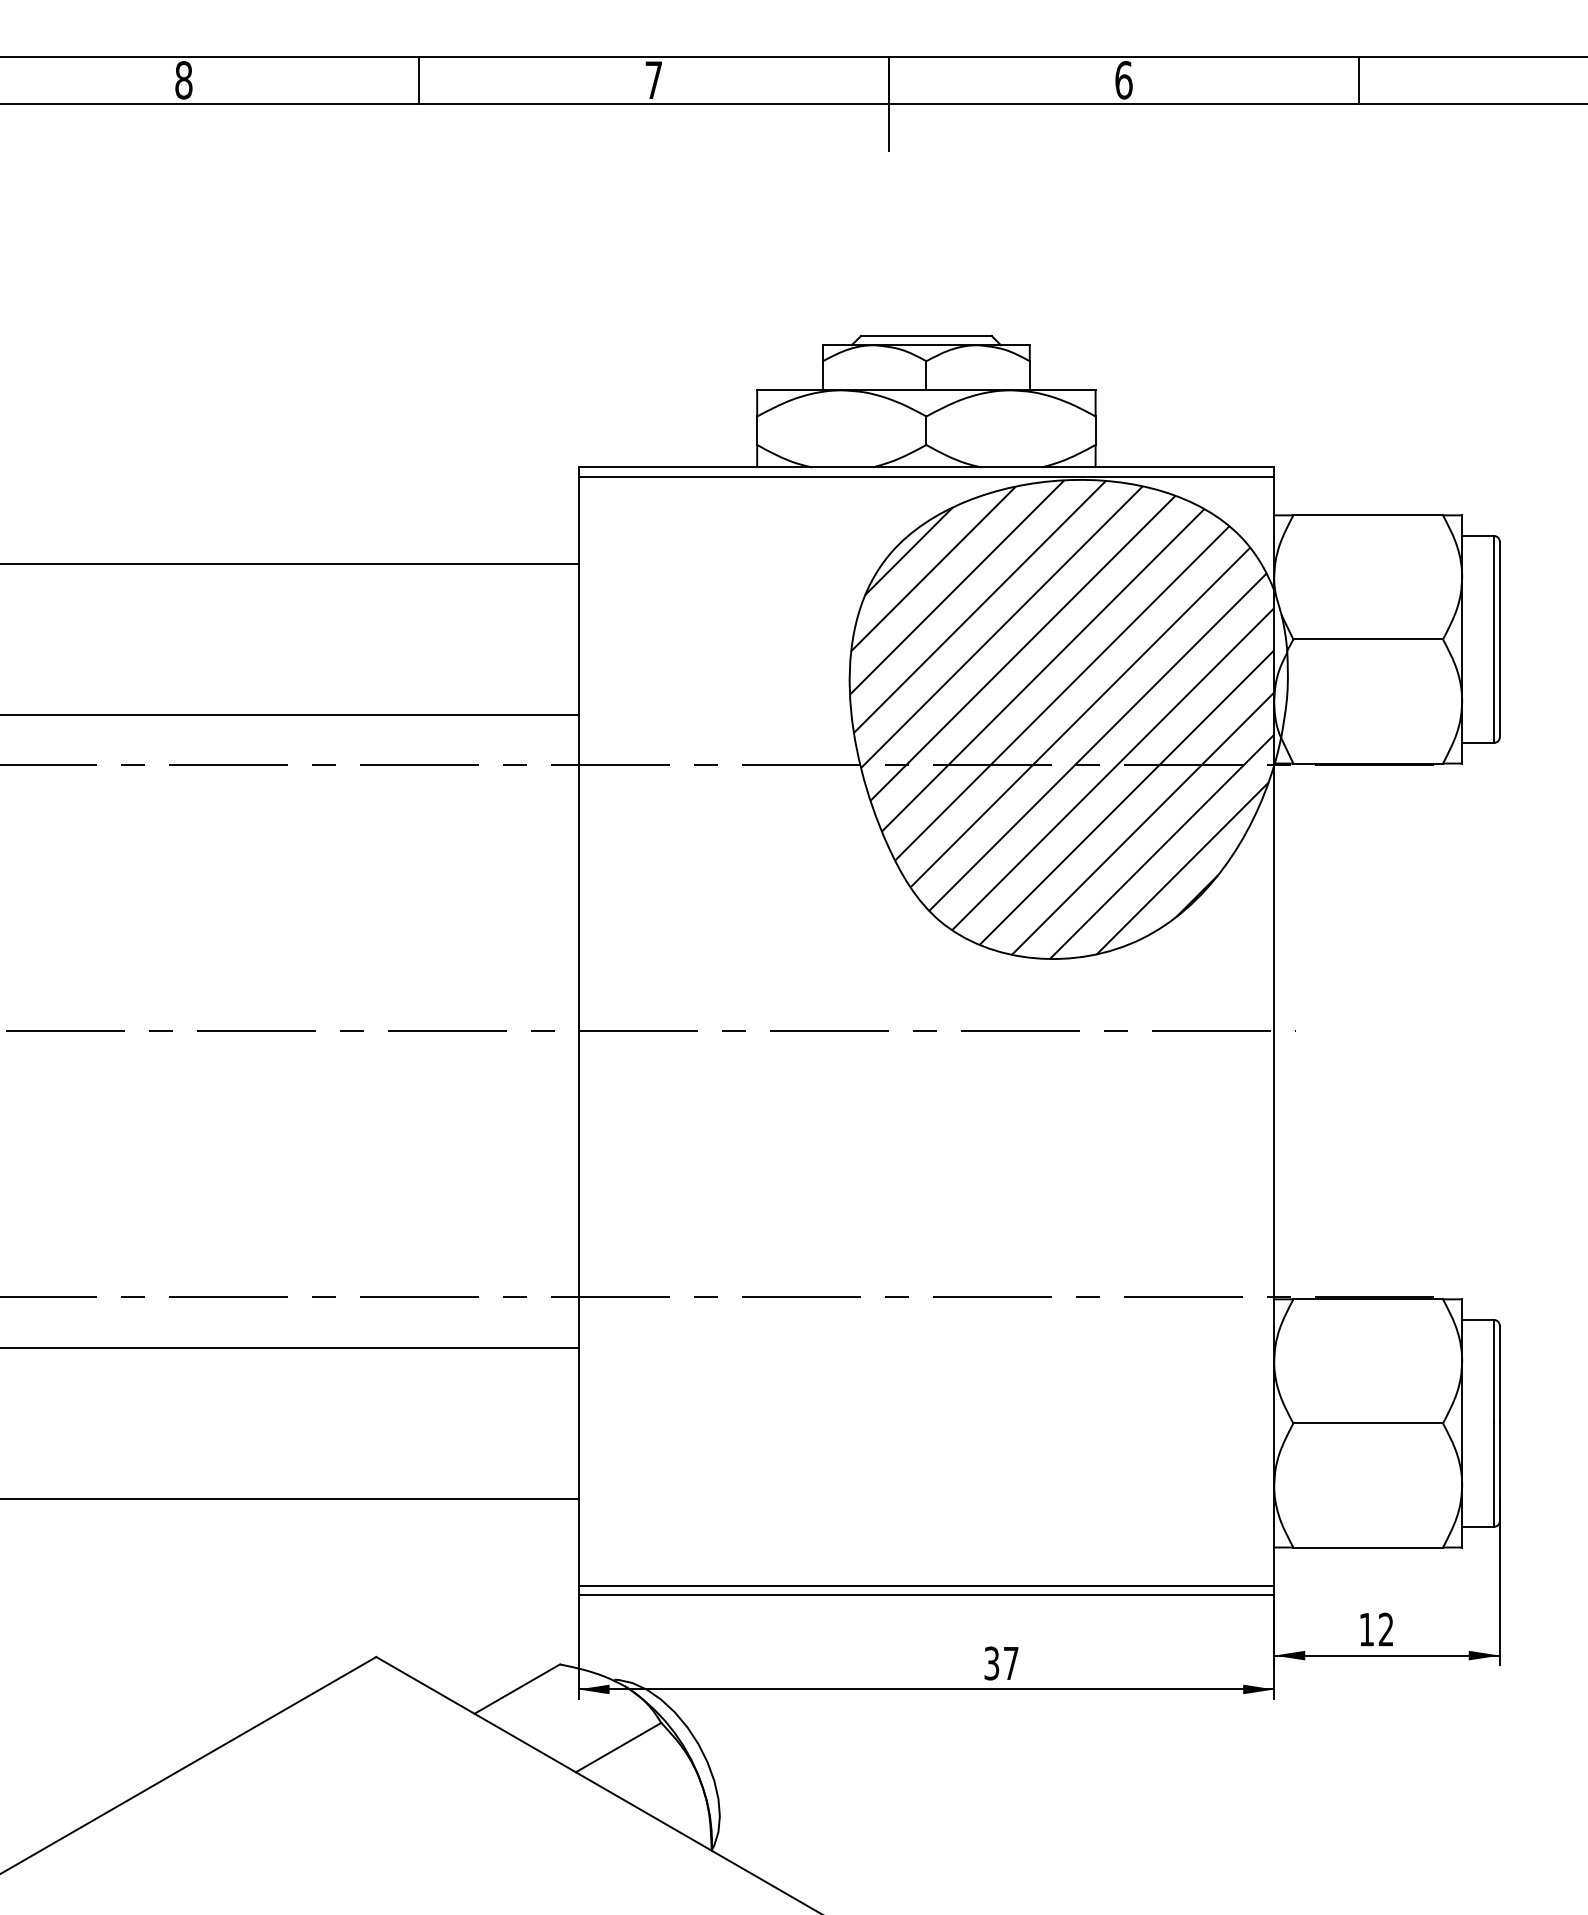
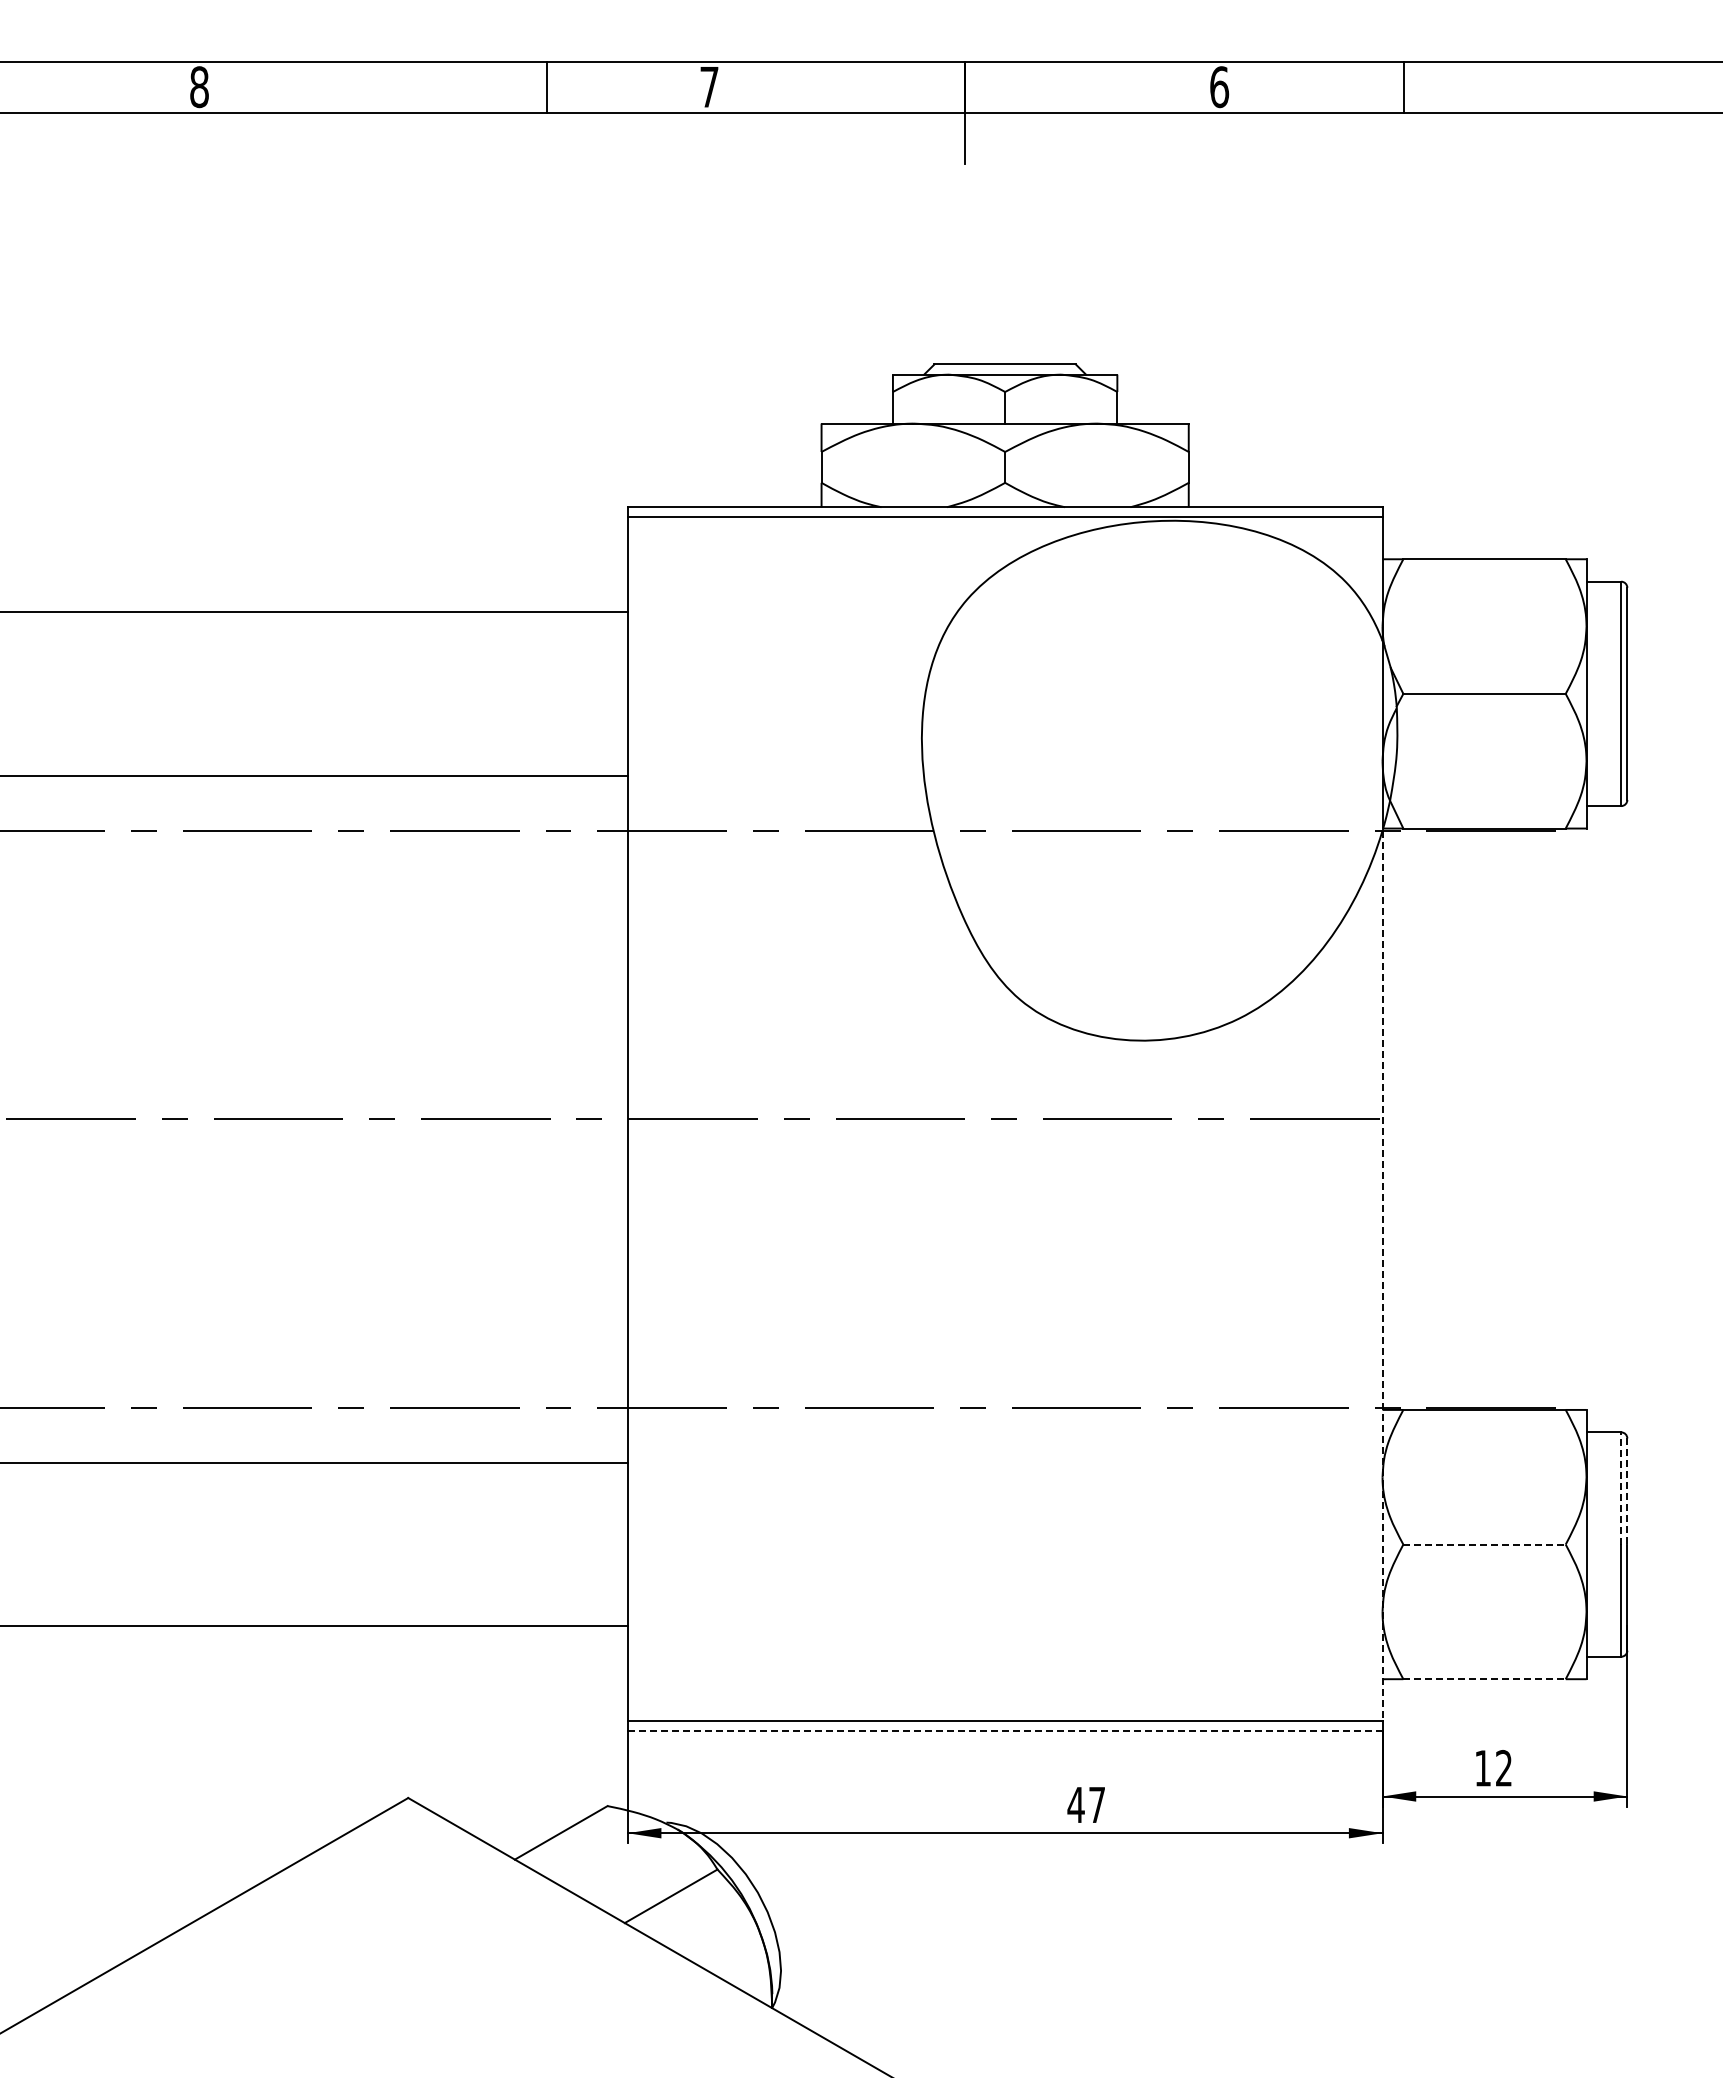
line: (418, 80) -> (546, 87), moved
line: (1358, 80) -> (1403, 87), moved
hatch: (1062, 719) -> (1152, 780), removed
line: (1274, 1176) -> (1382, 1276), solid -> dashed
line: (1494, 1370) -> (1621, 1487), solid -> dashed
line: (1499, 1375) -> (1627, 1492), solid -> dashed
line: (1369, 1423) -> (1485, 1544), solid -> dashed
line: (1369, 1547) -> (1485, 1679), solid -> dashed
line: (925, 1595) -> (1004, 1731), solid -> dashed
text: (991, 1662) -> (1075, 1804), 37 -> 47

